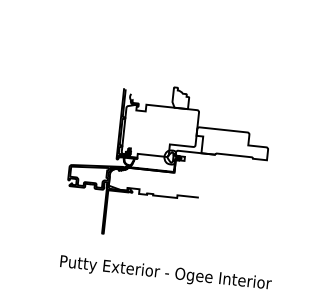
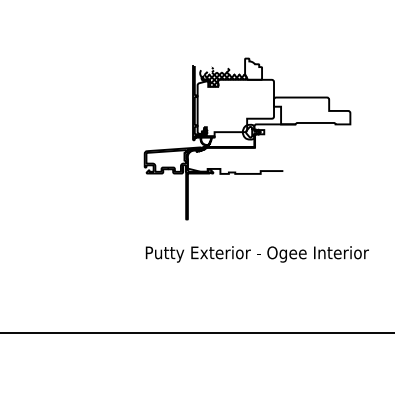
hatch: (153, 102) -> (225, 76), added

